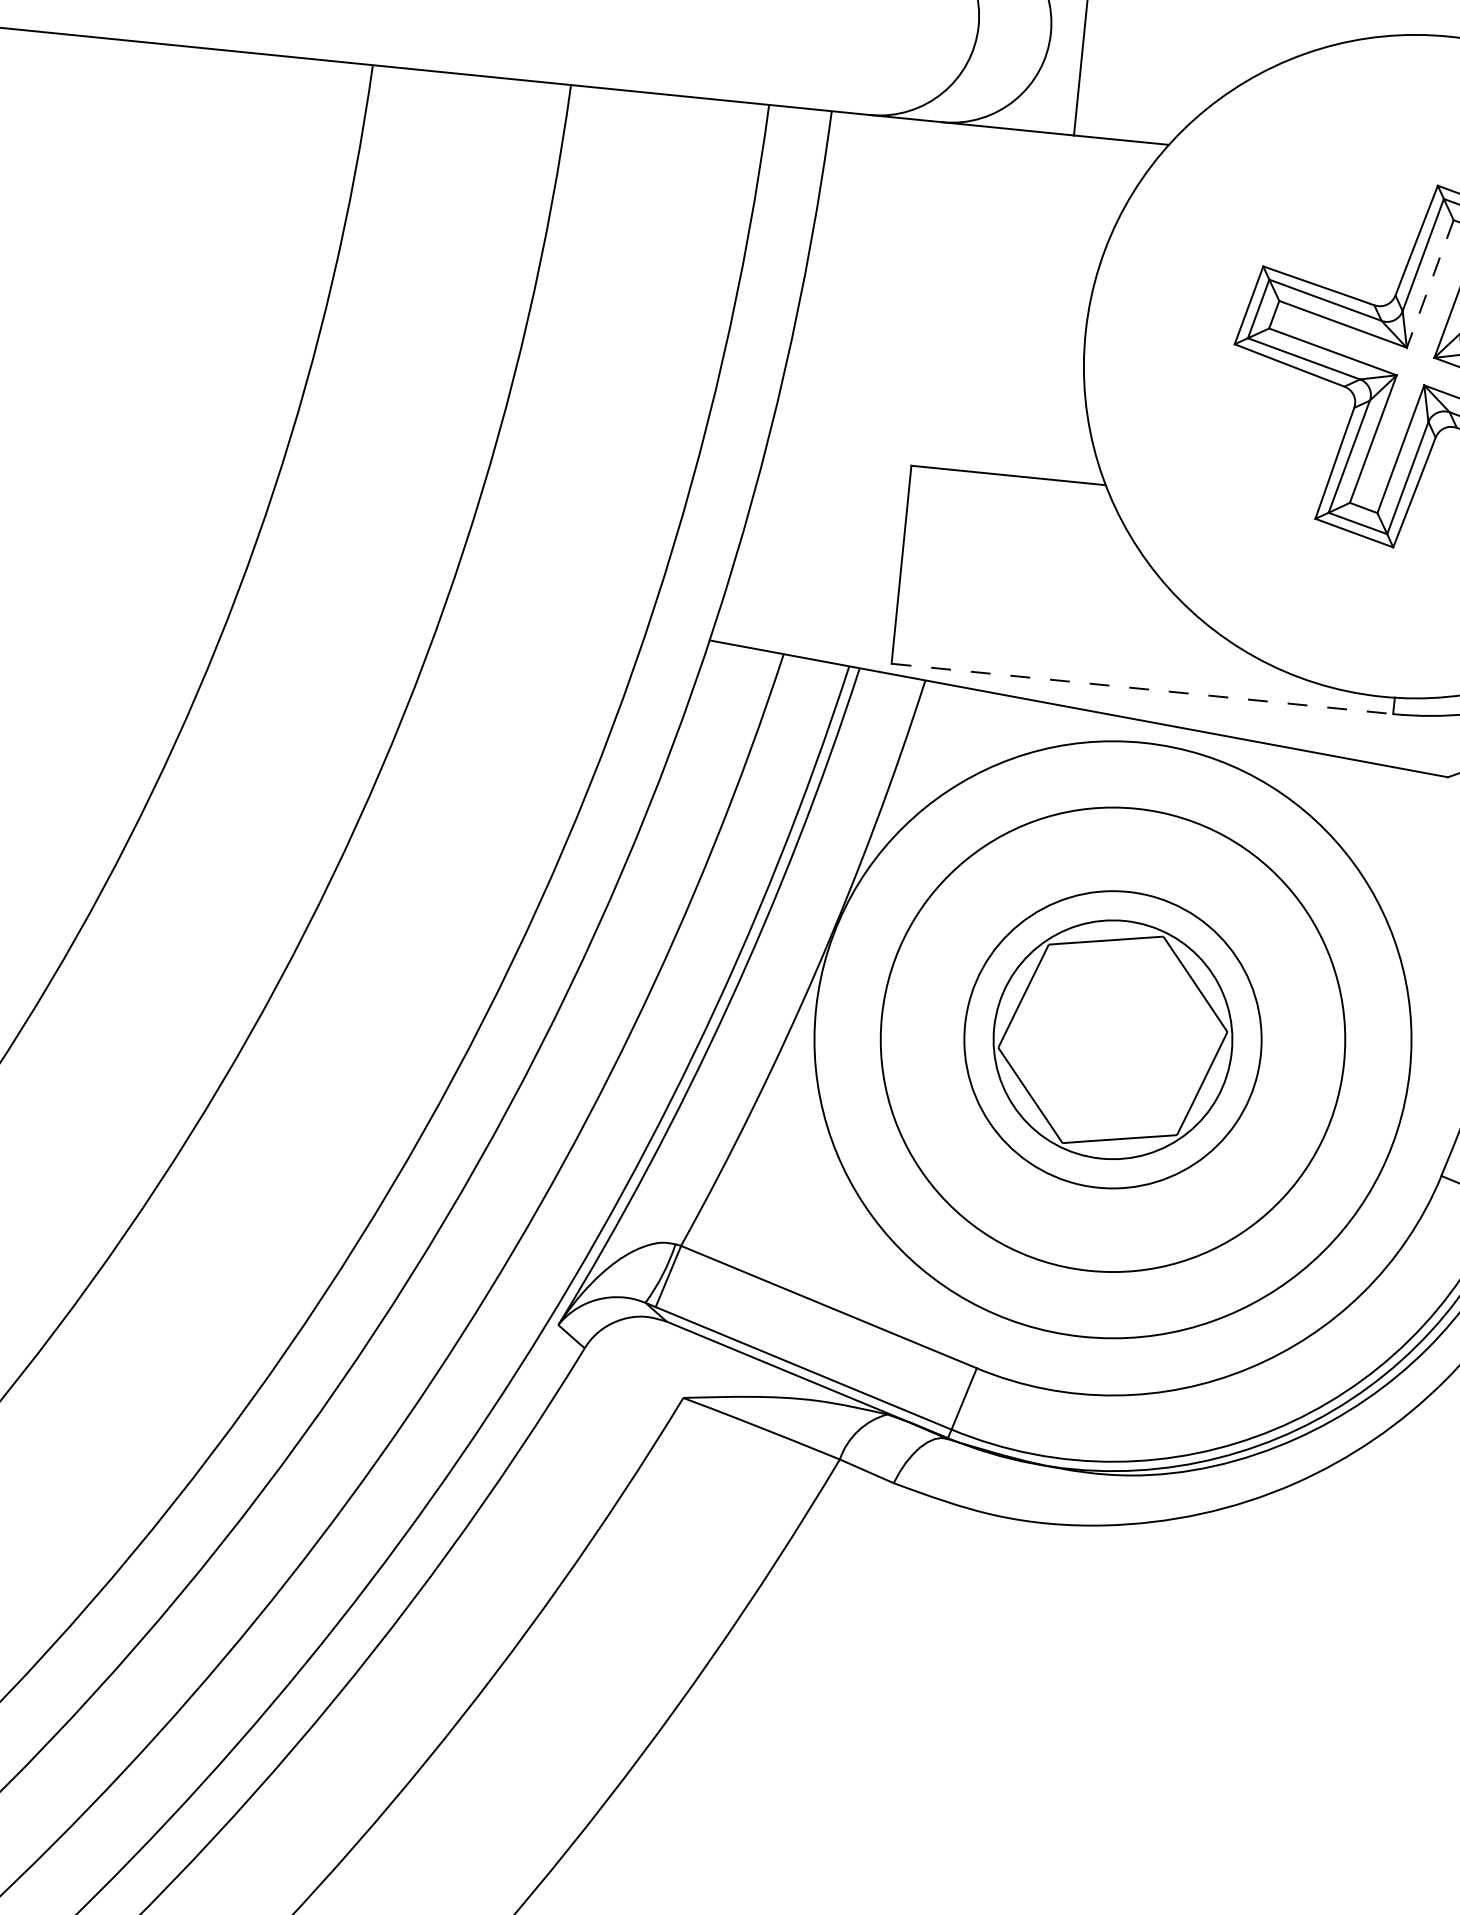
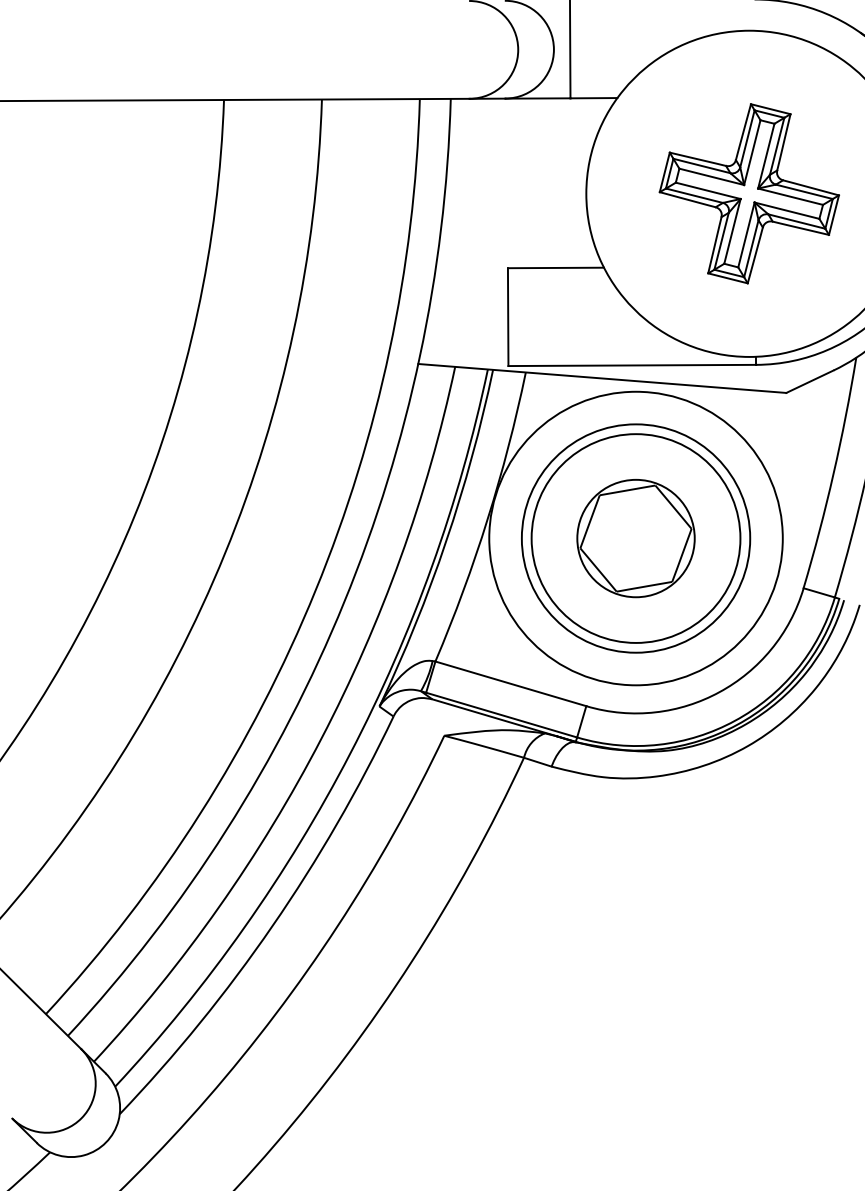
line: (1430, 285) -> (752, 153), dashed -> solid
line: (1142, 689) -> (632, 365), dashed -> solid
circle: (1111, 1039) -> (635, 538), size x1.43

